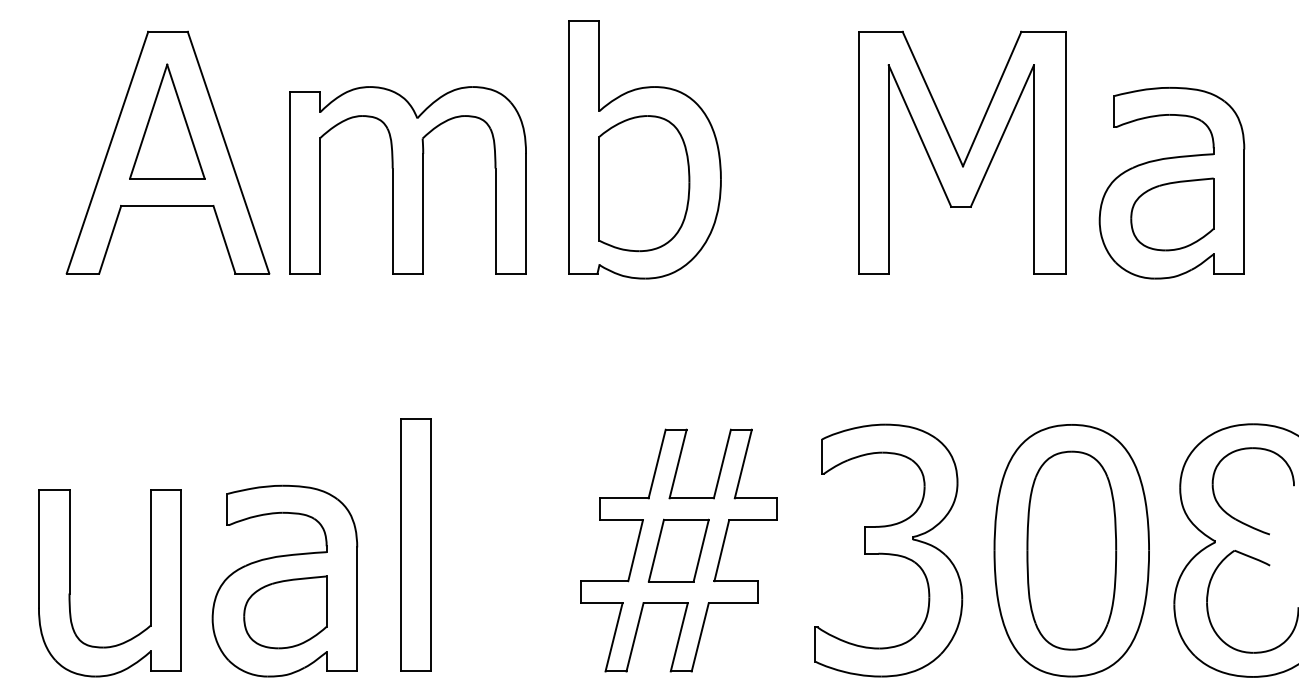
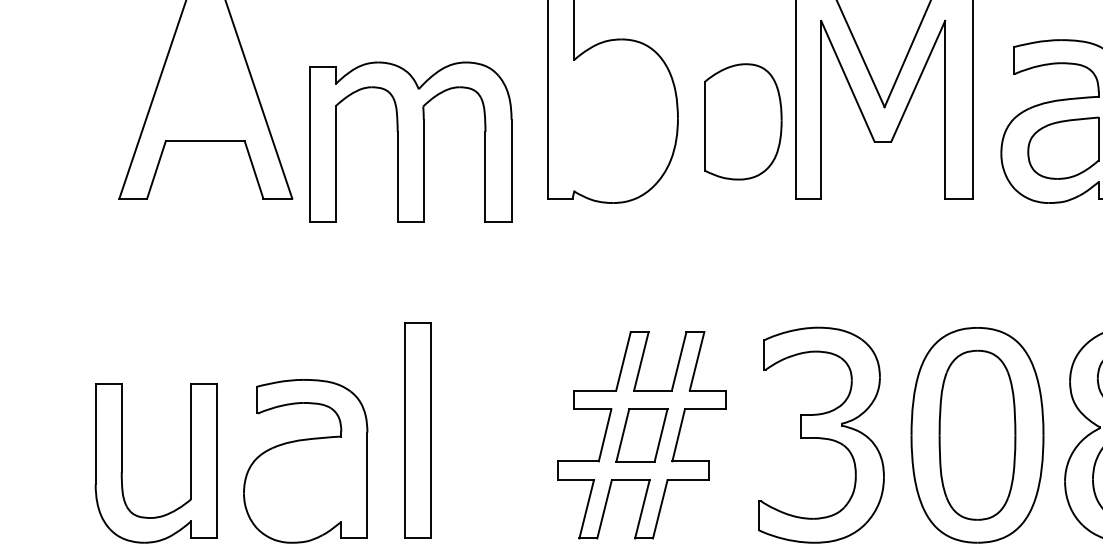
part: (167, 121) -> (205, 68), removed
part: (407, 180) -> (410, 142), moved
part: (644, 183) -> (743, 121), moved
part: (285, 612) -> (306, 488), removed

